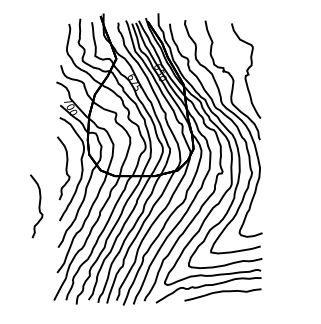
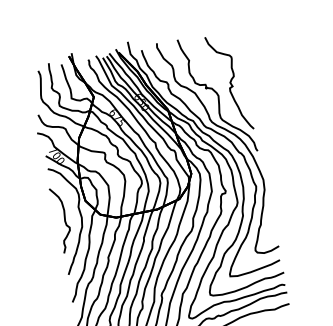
part: (36, 206) -> (41, 264), removed

